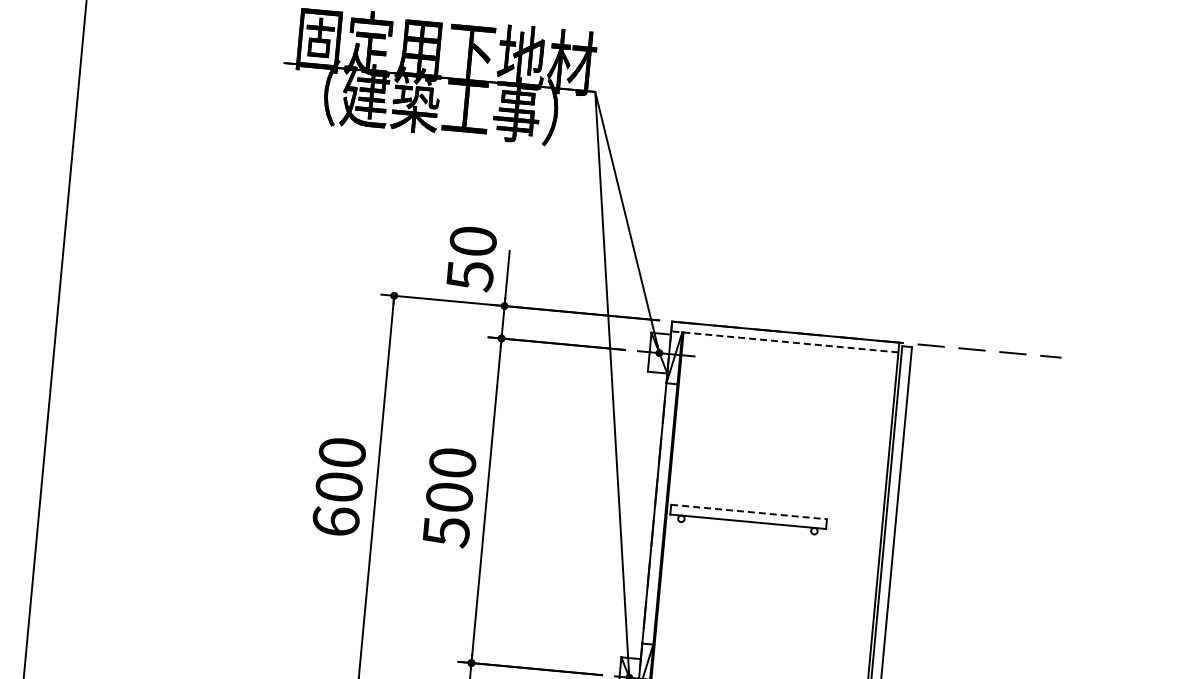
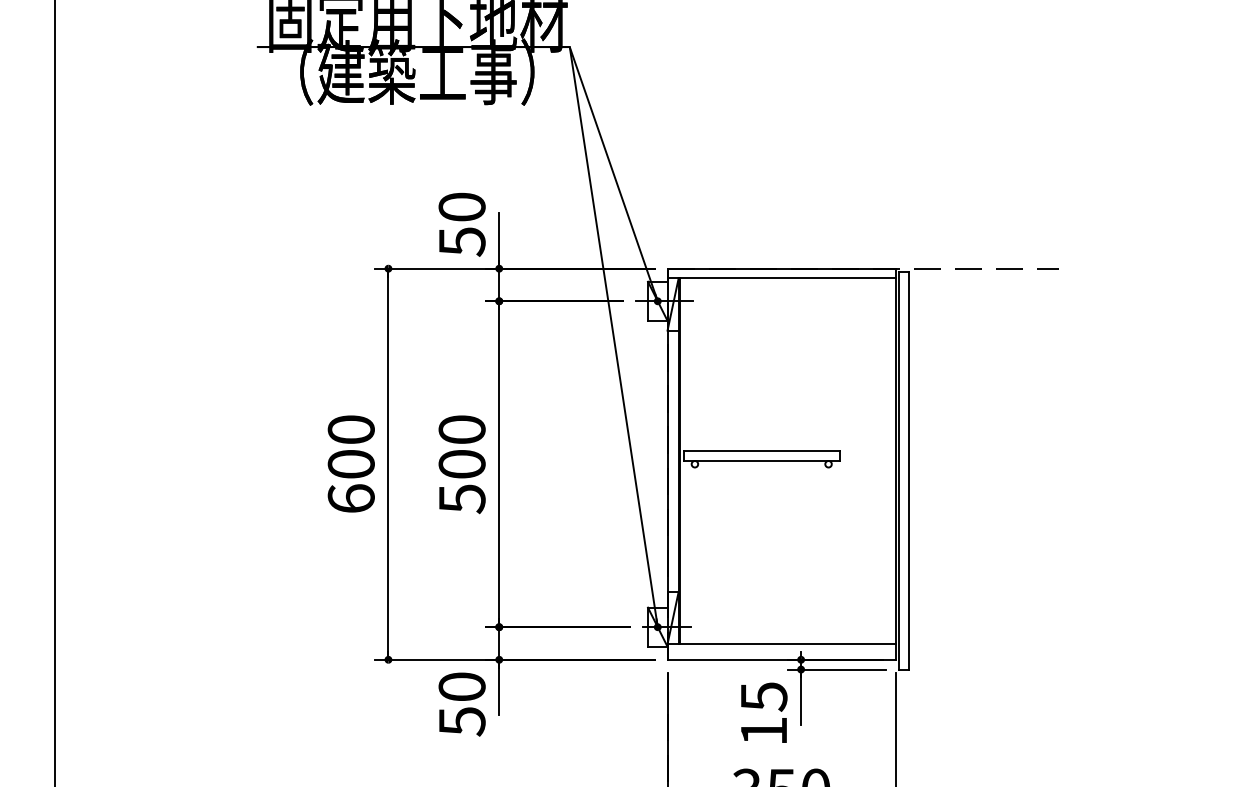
line: (784, 341) -> (781, 278), dashed -> solid
line: (749, 512) -> (762, 451), dashed -> solid

